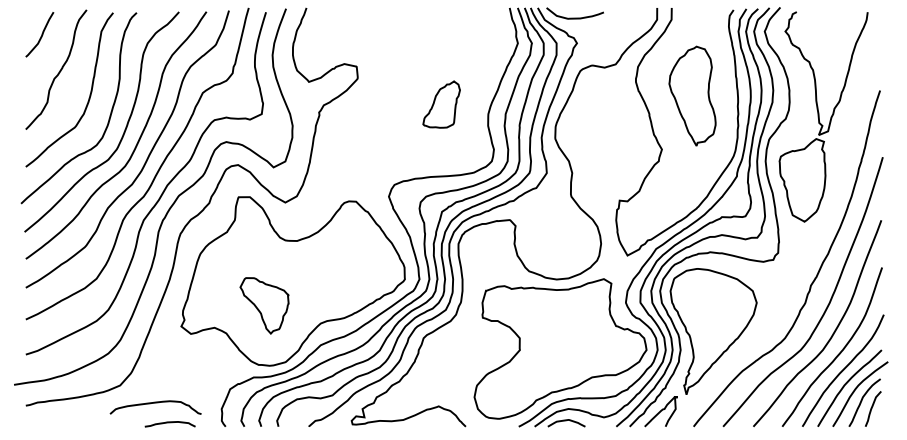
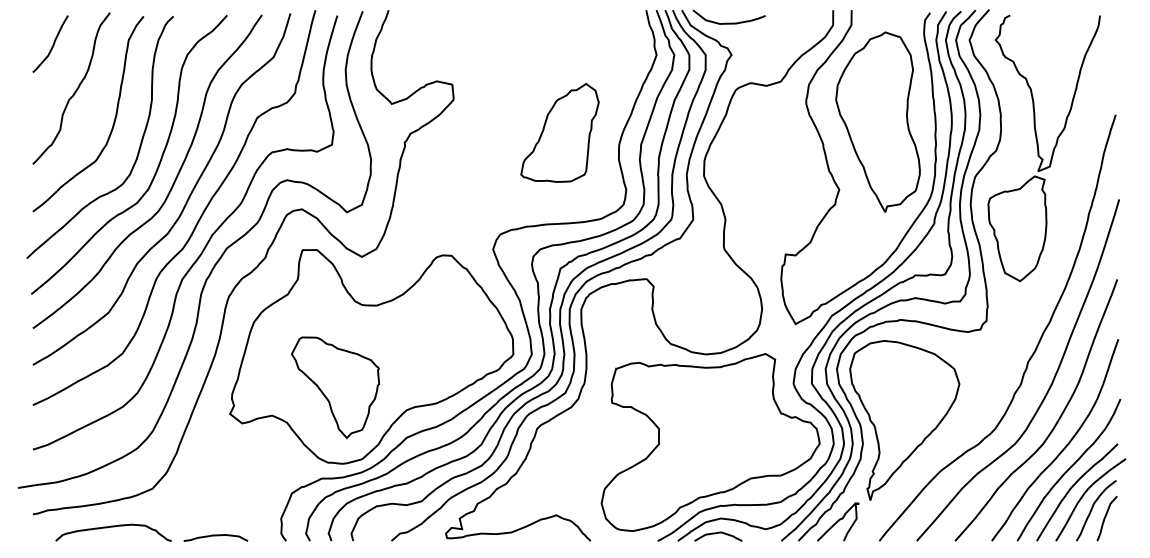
part: (692, 95) -> (877, 121), size x1.43
part: (441, 104) -> (559, 132), size x1.67
part: (264, 305) -> (335, 387), size x1.43
curve: (155, 403) -> (113, 527), moved

